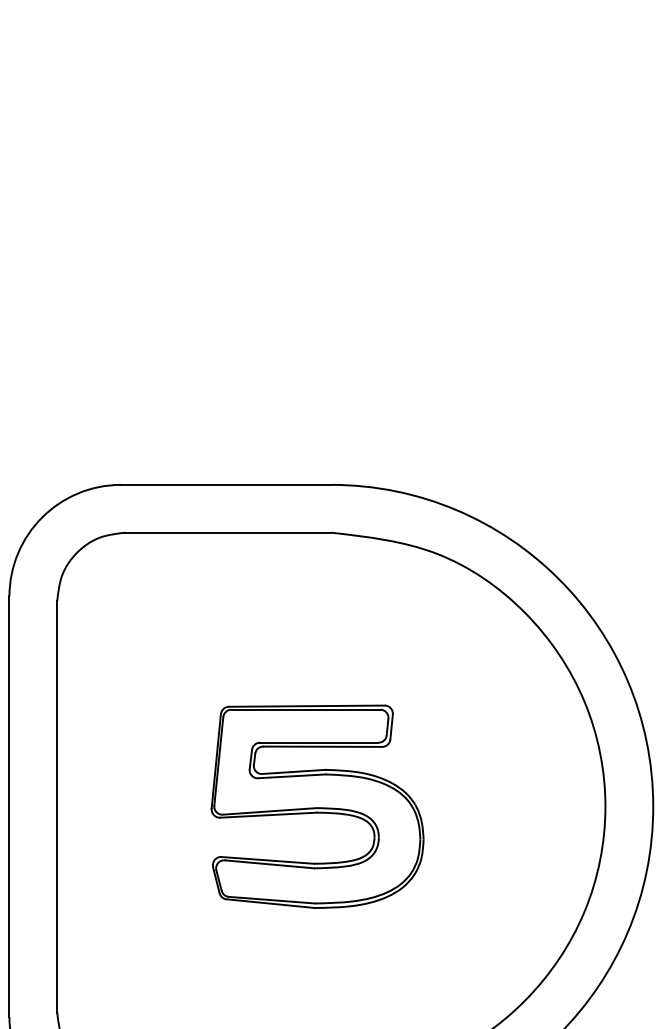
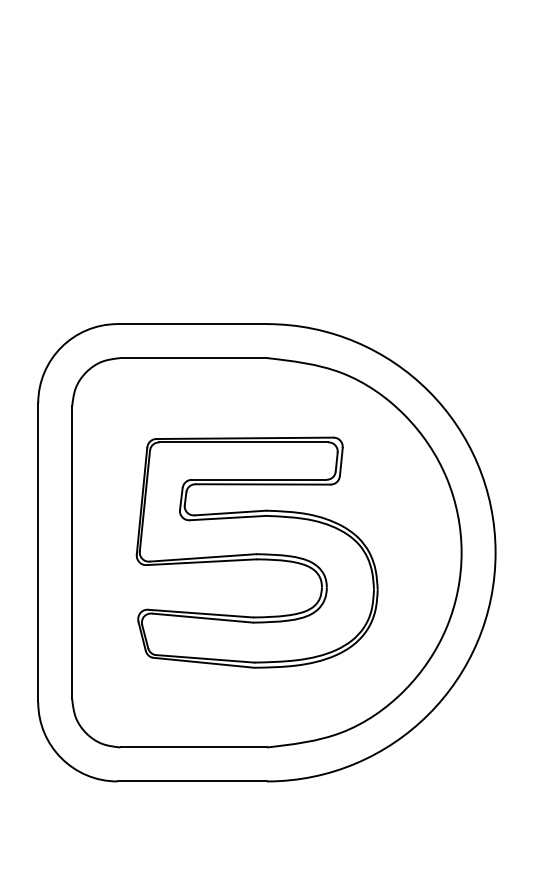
part: (316, 806) -> (256, 552), size x1.6

